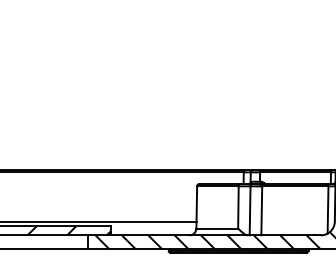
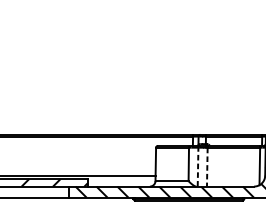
line: (250, 210) -> (198, 166), solid -> dashed
line: (261, 210) -> (207, 166), solid -> dashed

